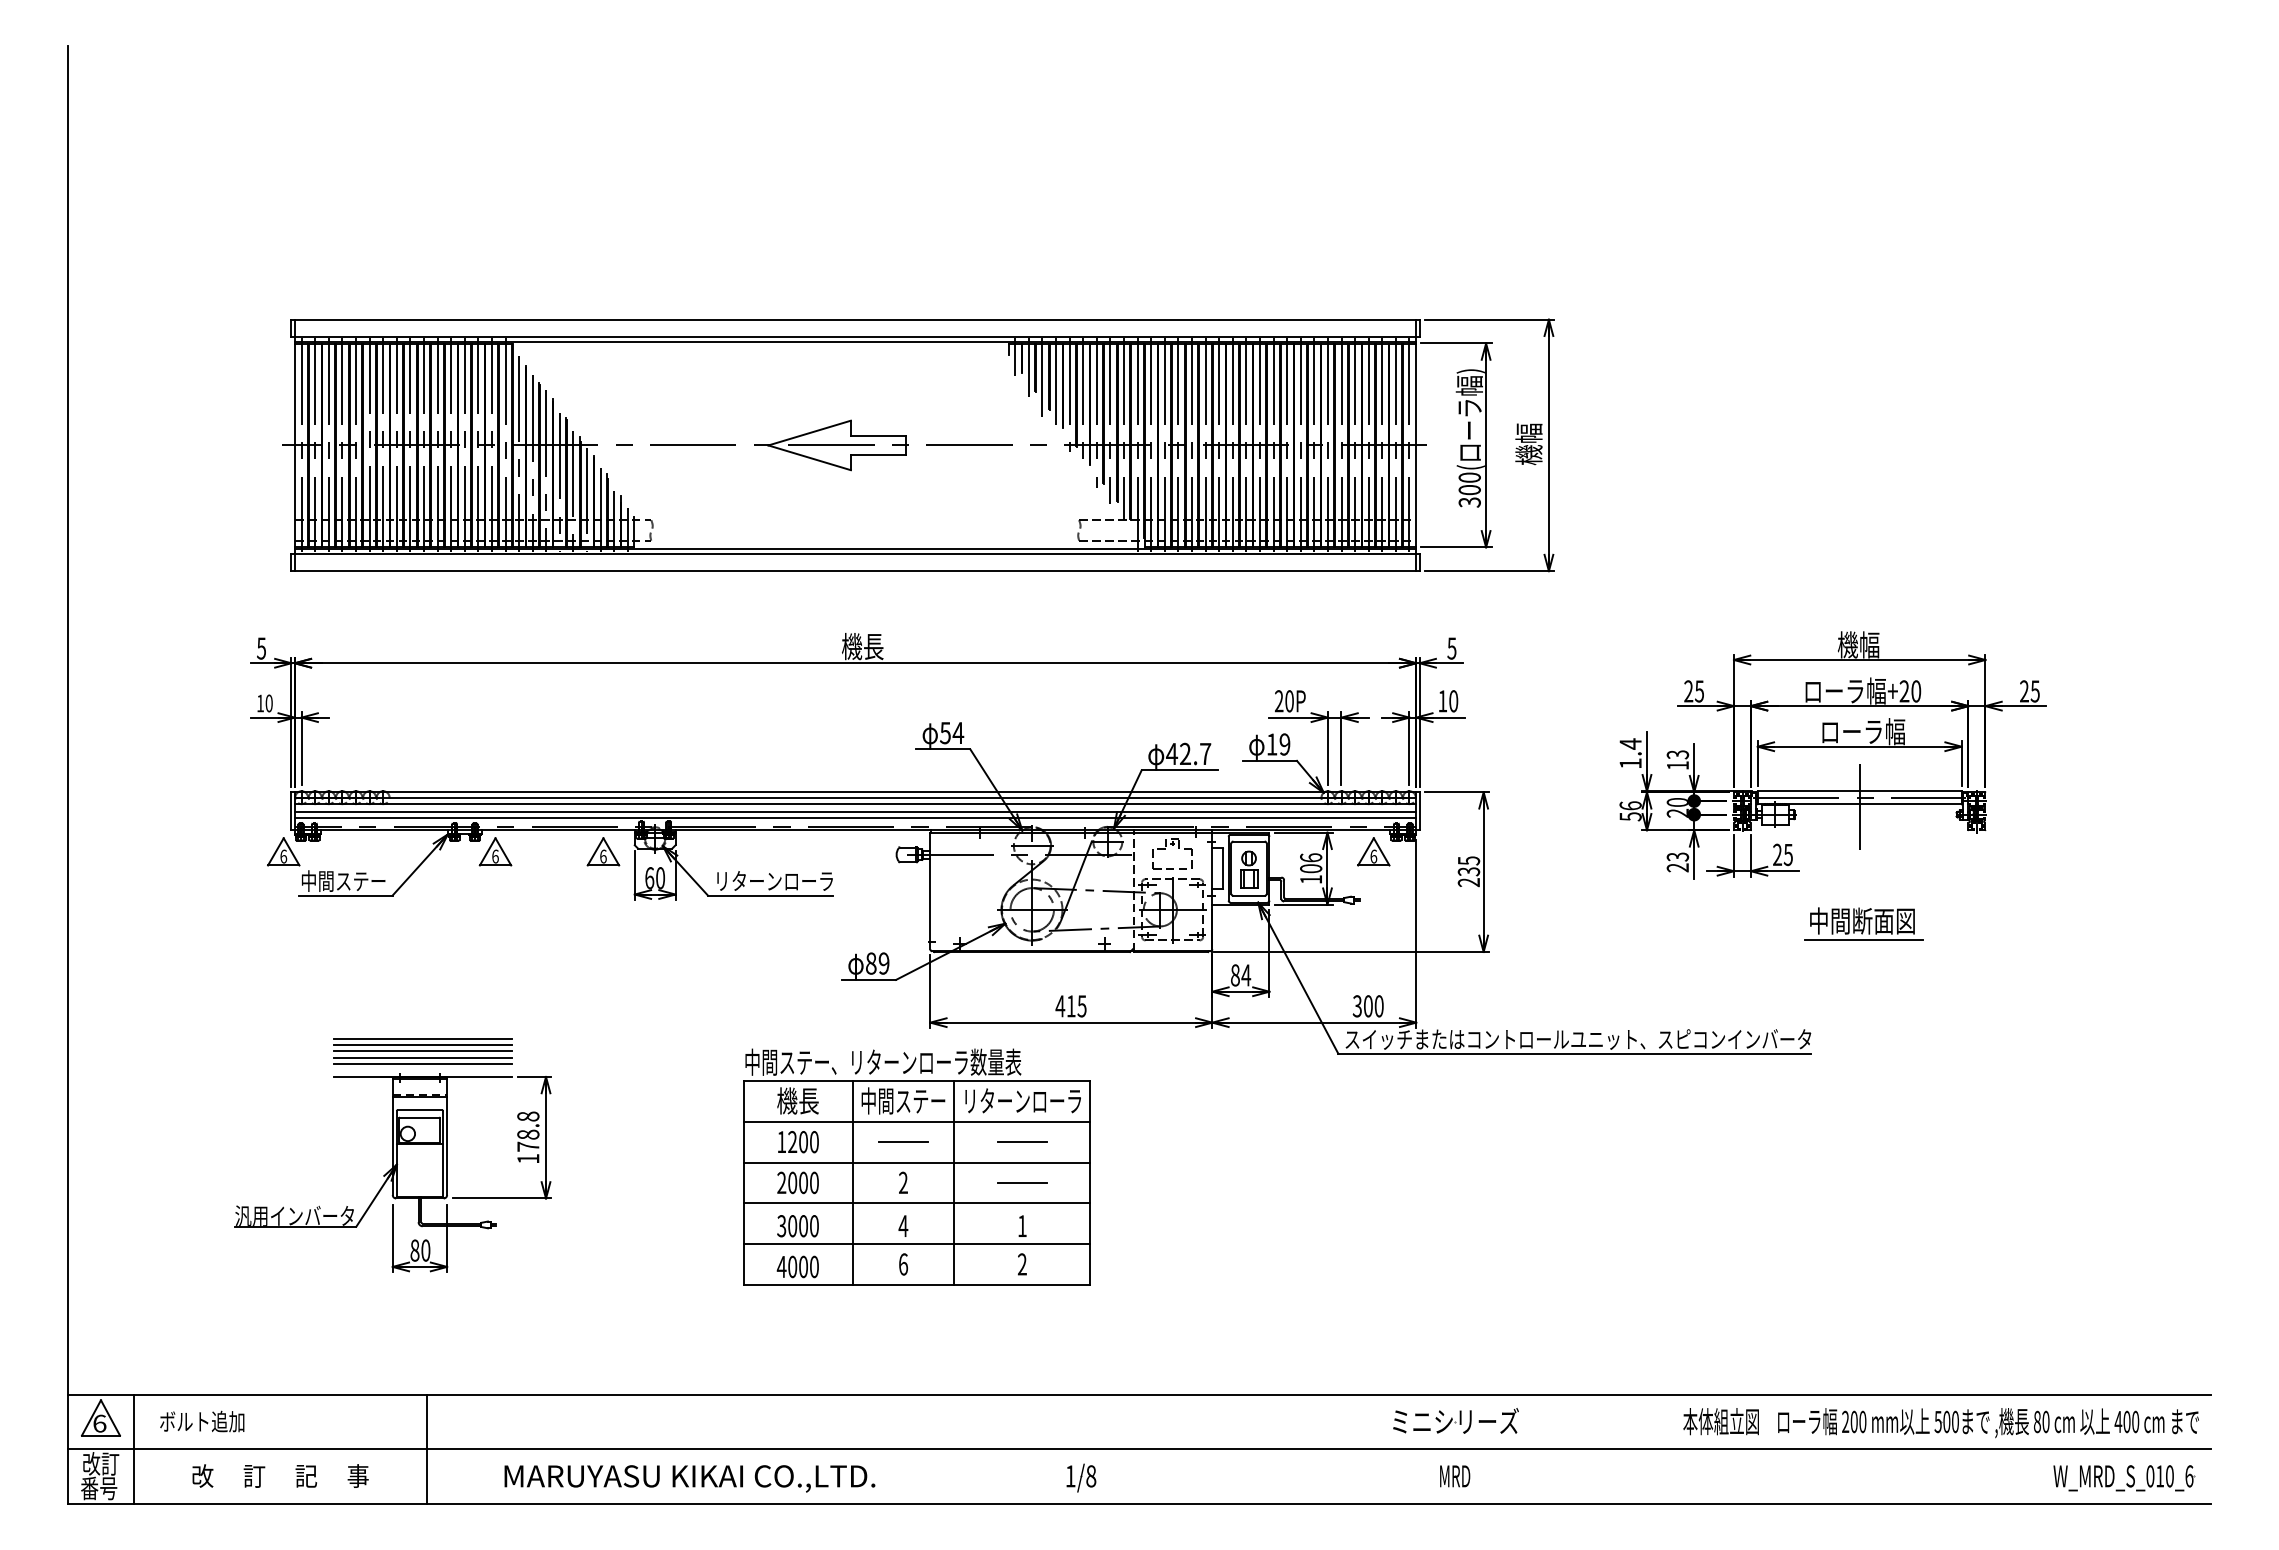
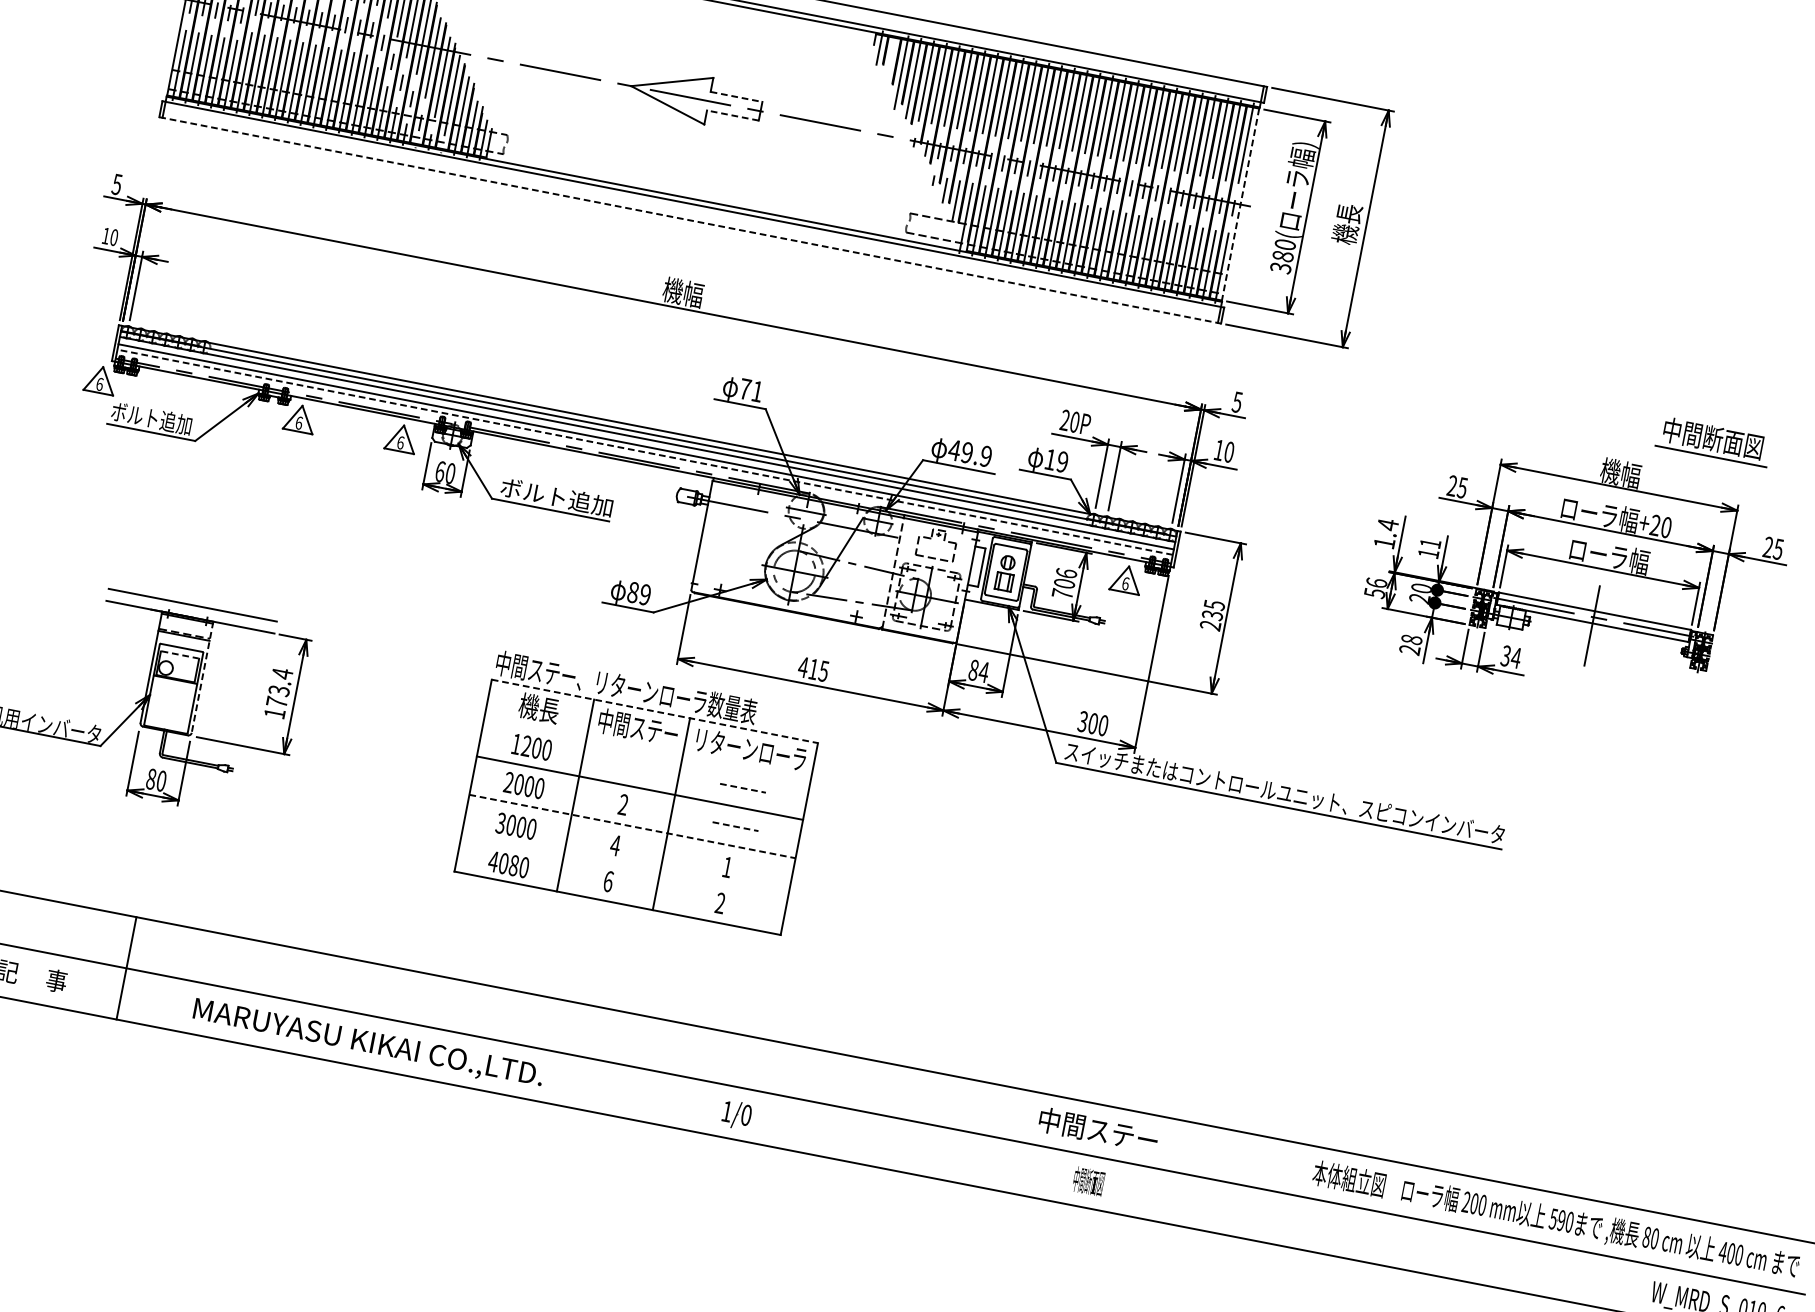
line: (1028, 367) -> (890, 60), removed
text: (1528, 433) -> (1348, 213), 機幅 -> 機長
line: (878, 435) -> (736, 96), solid -> dashed
line: (1415, 445) -> (1240, 204), solid -> dashed
line: (877, 455) -> (732, 115), solid -> dashed
text: (1469, 490) -> (1282, 256), 300( -> 380(
line: (856, 571) -> (691, 220), solid -> dashed
text: (873, 646) -> (693, 294), 機長 -> 機幅
text: (952, 733) -> (751, 390), 54 -> 71
text: (1195, 753) -> (976, 454), 42.7 -> 49.9
text: (1677, 754) -> (1430, 543), 13 -> 11
line: (855, 817) -> (645, 452), solid -> dashed
text: (1783, 855) -> (1511, 657), 25 -> 34
text: (1677, 856) -> (1411, 639), 23 -> 28
text: (1310, 879) -> (1061, 593), 106 -> 706
text: (343, 880) -> (151, 417), 中間ステー -> ボルト追加
text: (774, 880) -> (557, 496), リターンローラ -> ボルト追加
part: (1863, 923) -> (1713, 441), moved
line: (422, 1038) -> (197, 580), removed
line: (422, 1044) -> (196, 586), removed
line: (422, 1050) -> (195, 592), removed
line: (422, 1058) -> (193, 599), removed
line: (917, 1080) -> (655, 711), solid -> dashed
line: (419, 1117) -> (179, 654), solid -> dashed
line: (916, 1121) -> (646, 749), removed
text: (528, 1125) -> (281, 682), 178.8 -> 173.4
line: (447, 1136) -> (202, 677), solid -> dashed
line: (903, 1141) -> (631, 765), removed
line: (1023, 1142) -> (743, 788), solid -> dashed
line: (1023, 1182) -> (736, 826), solid -> dashed
line: (917, 1203) -> (632, 826), solid -> dashed
line: (916, 1244) -> (624, 865), removed
text: (803, 1266) -> (514, 865), 4000 -> 4080
text: (1455, 1421) -> (1099, 1130), ミニシリーズ -> 中間ステー
text: (1946, 1422) -> (1561, 1221), 500 -> 590
text: (1454, 1475) -> (1088, 1181), MRD -> 中間断面図
text: (1091, 1476) -> (746, 1115), 1/8 -> 1/0

